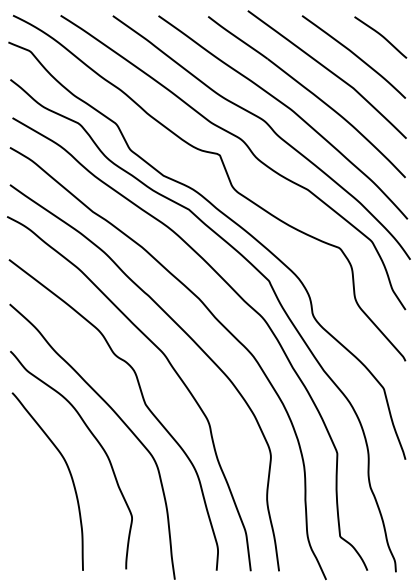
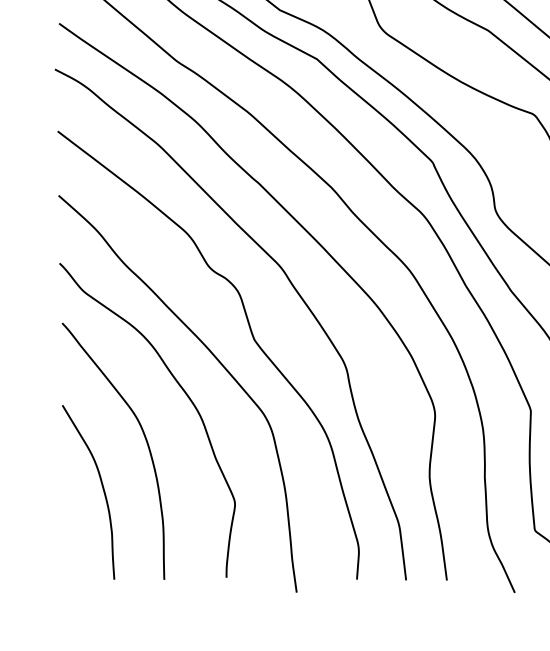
curve: (39, 507) -> (101, 488), added

